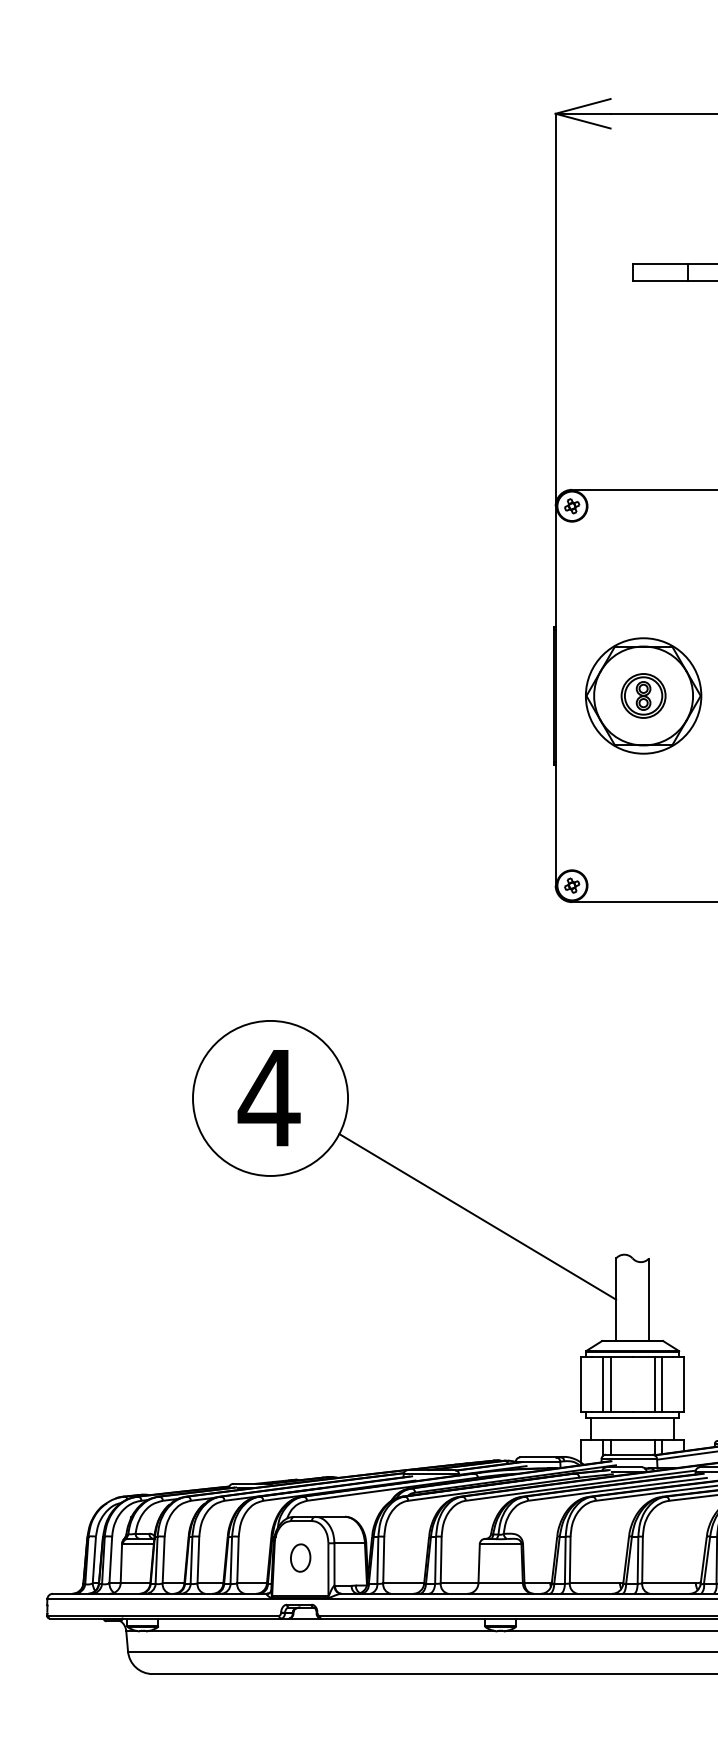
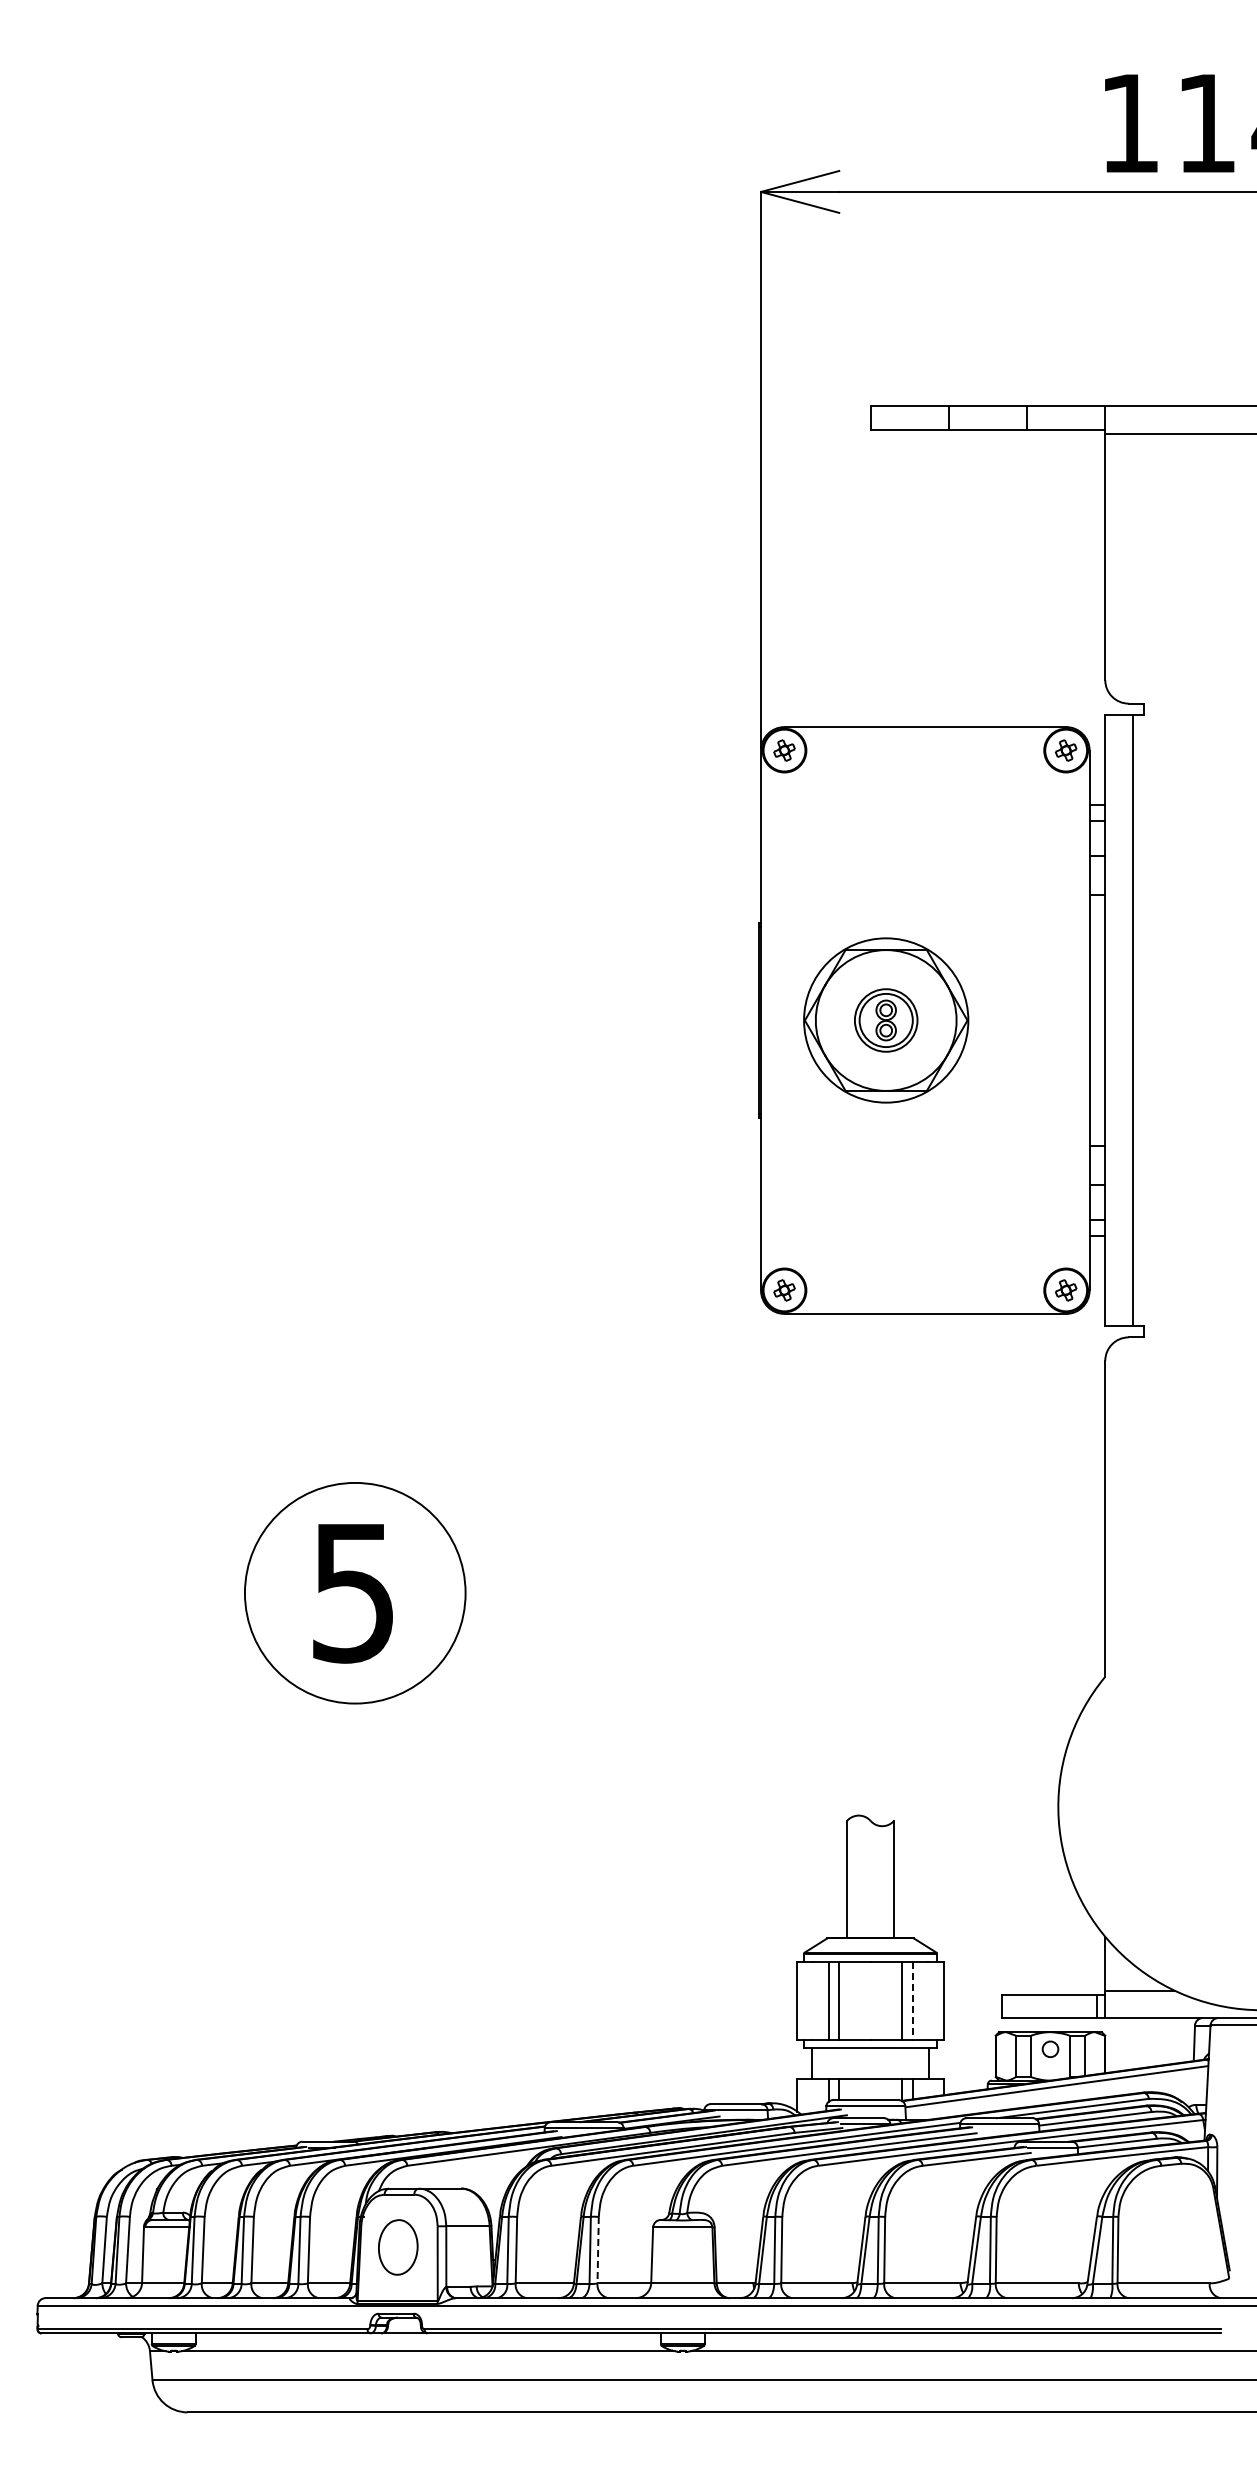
text: (269, 1098) -> (353, 1593), 4 -> 5
line: (477, 1216) -> (650, 1761), removed
line: (662, 1385) -> (912, 2001), solid -> dashed
part: (300, 1557) -> (397, 2246), size x1.4
line: (441, 1560) -> (598, 2250), solid -> dashed

